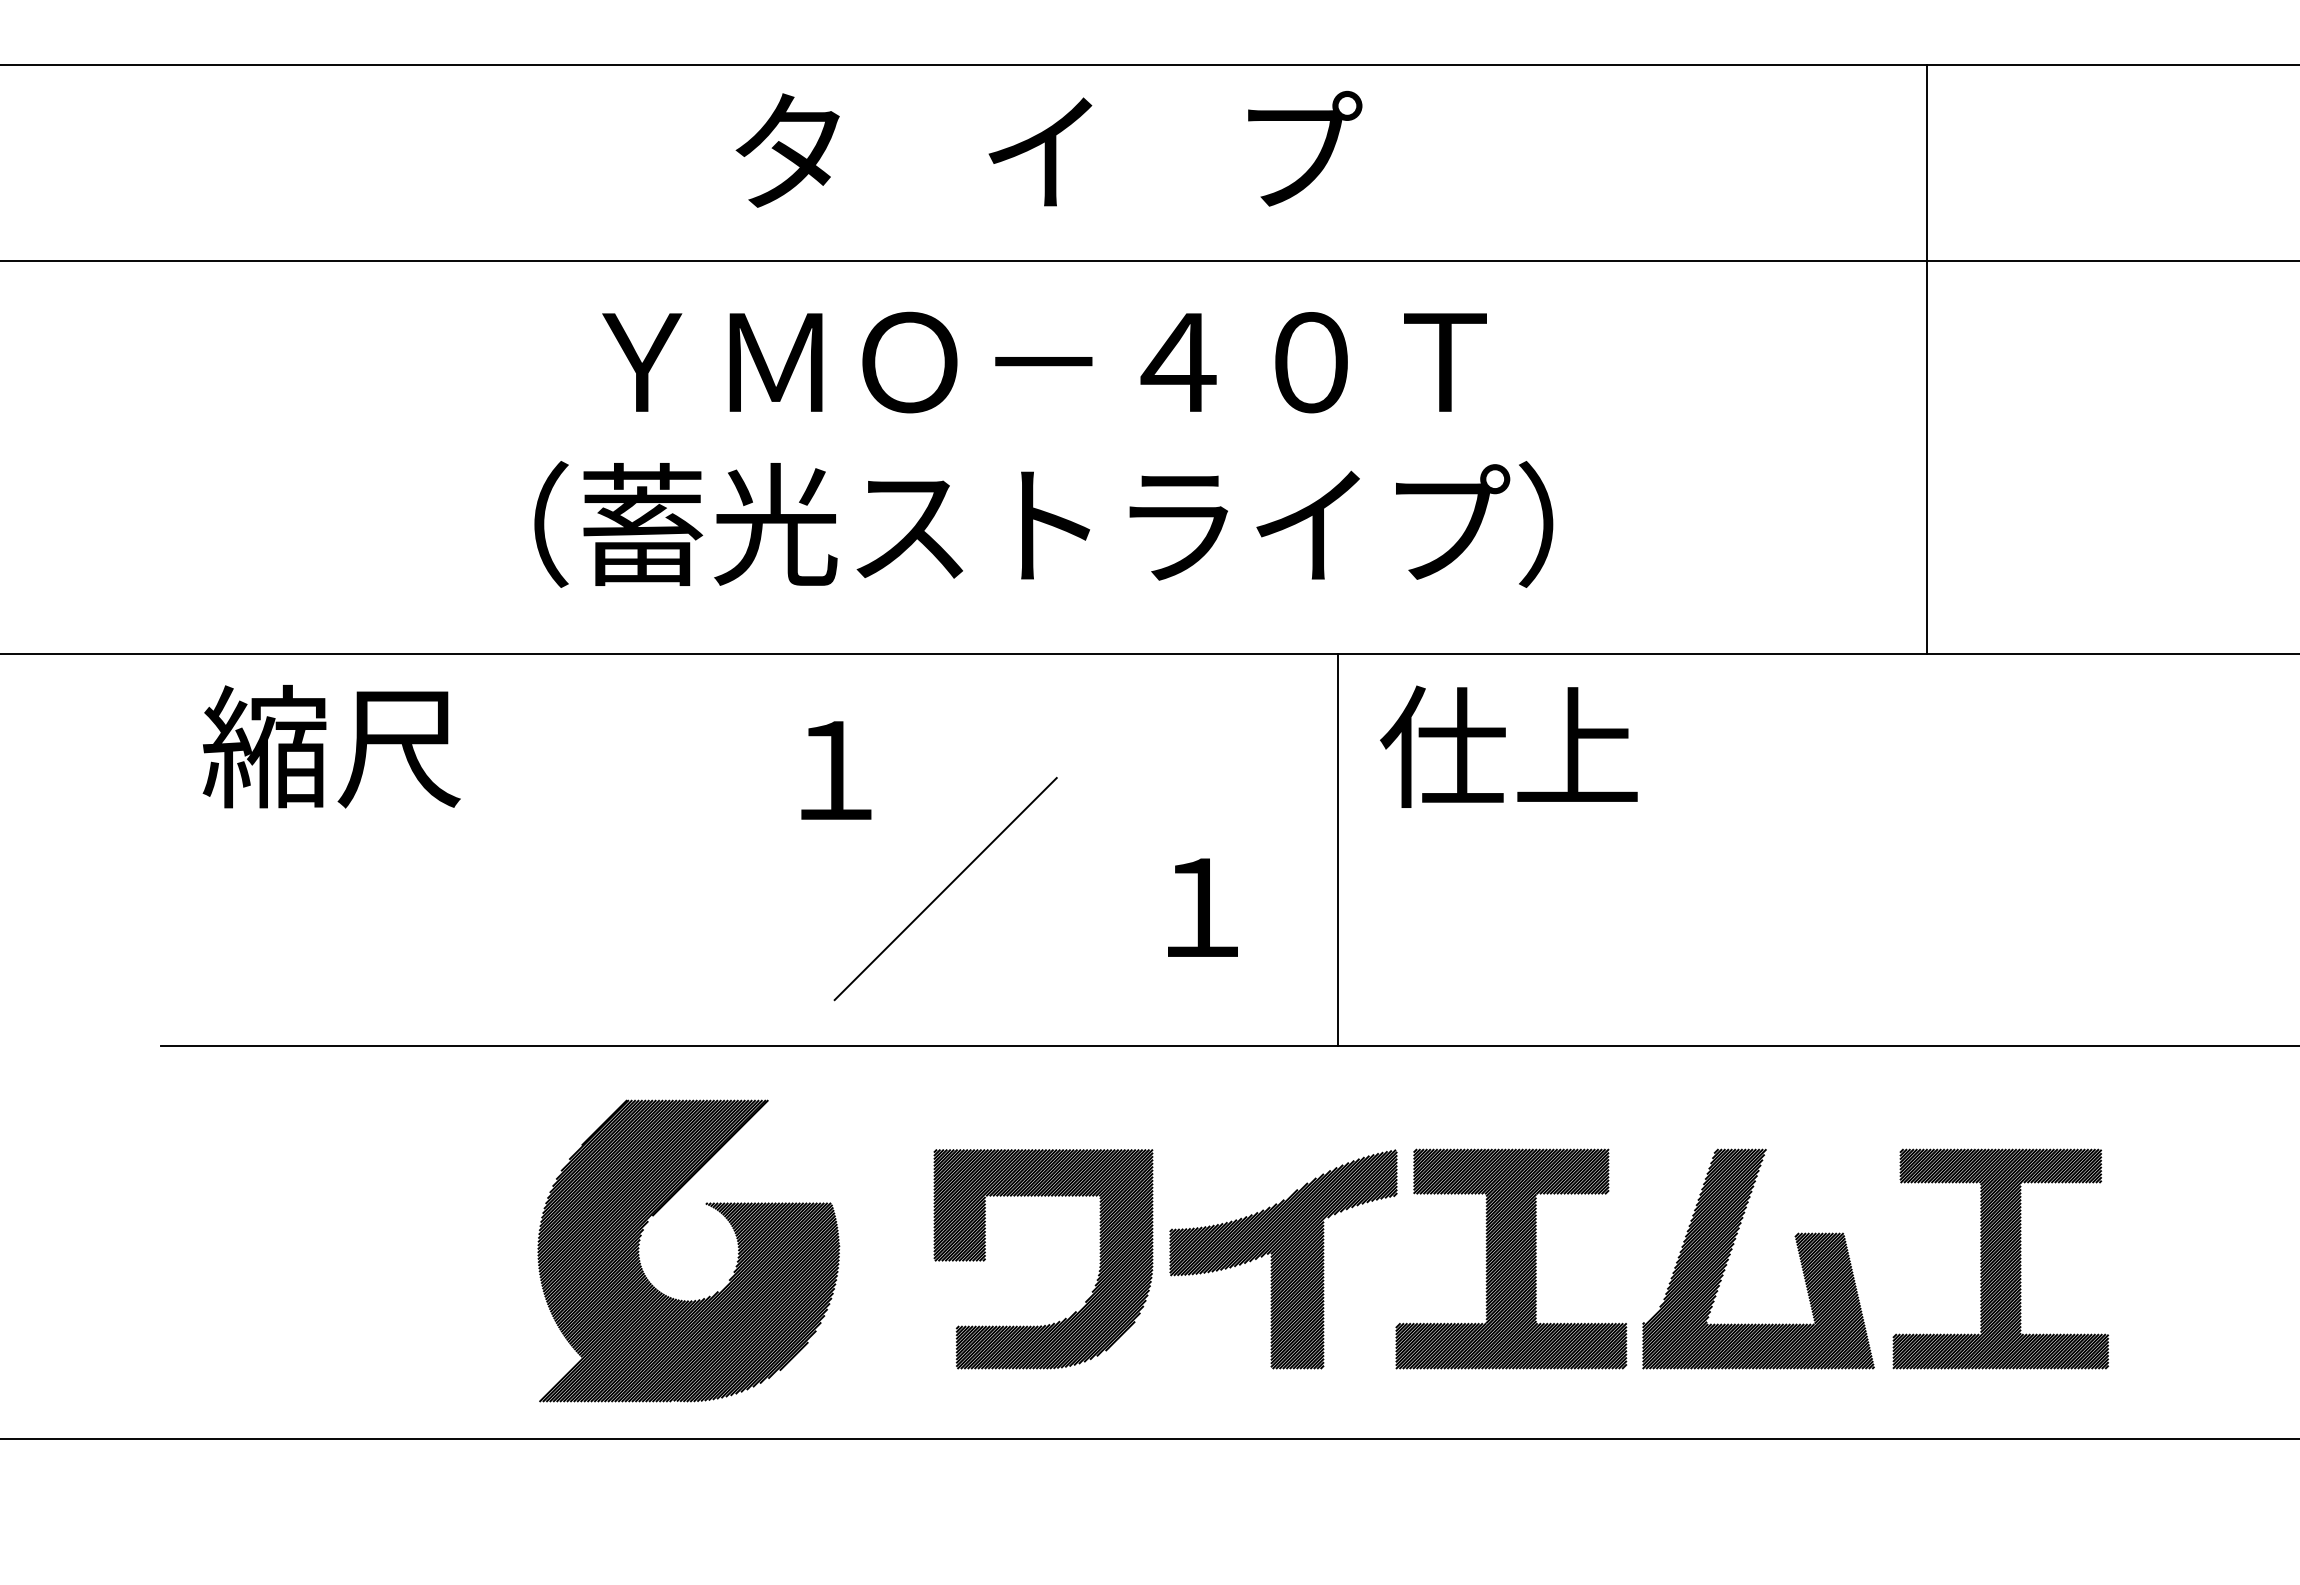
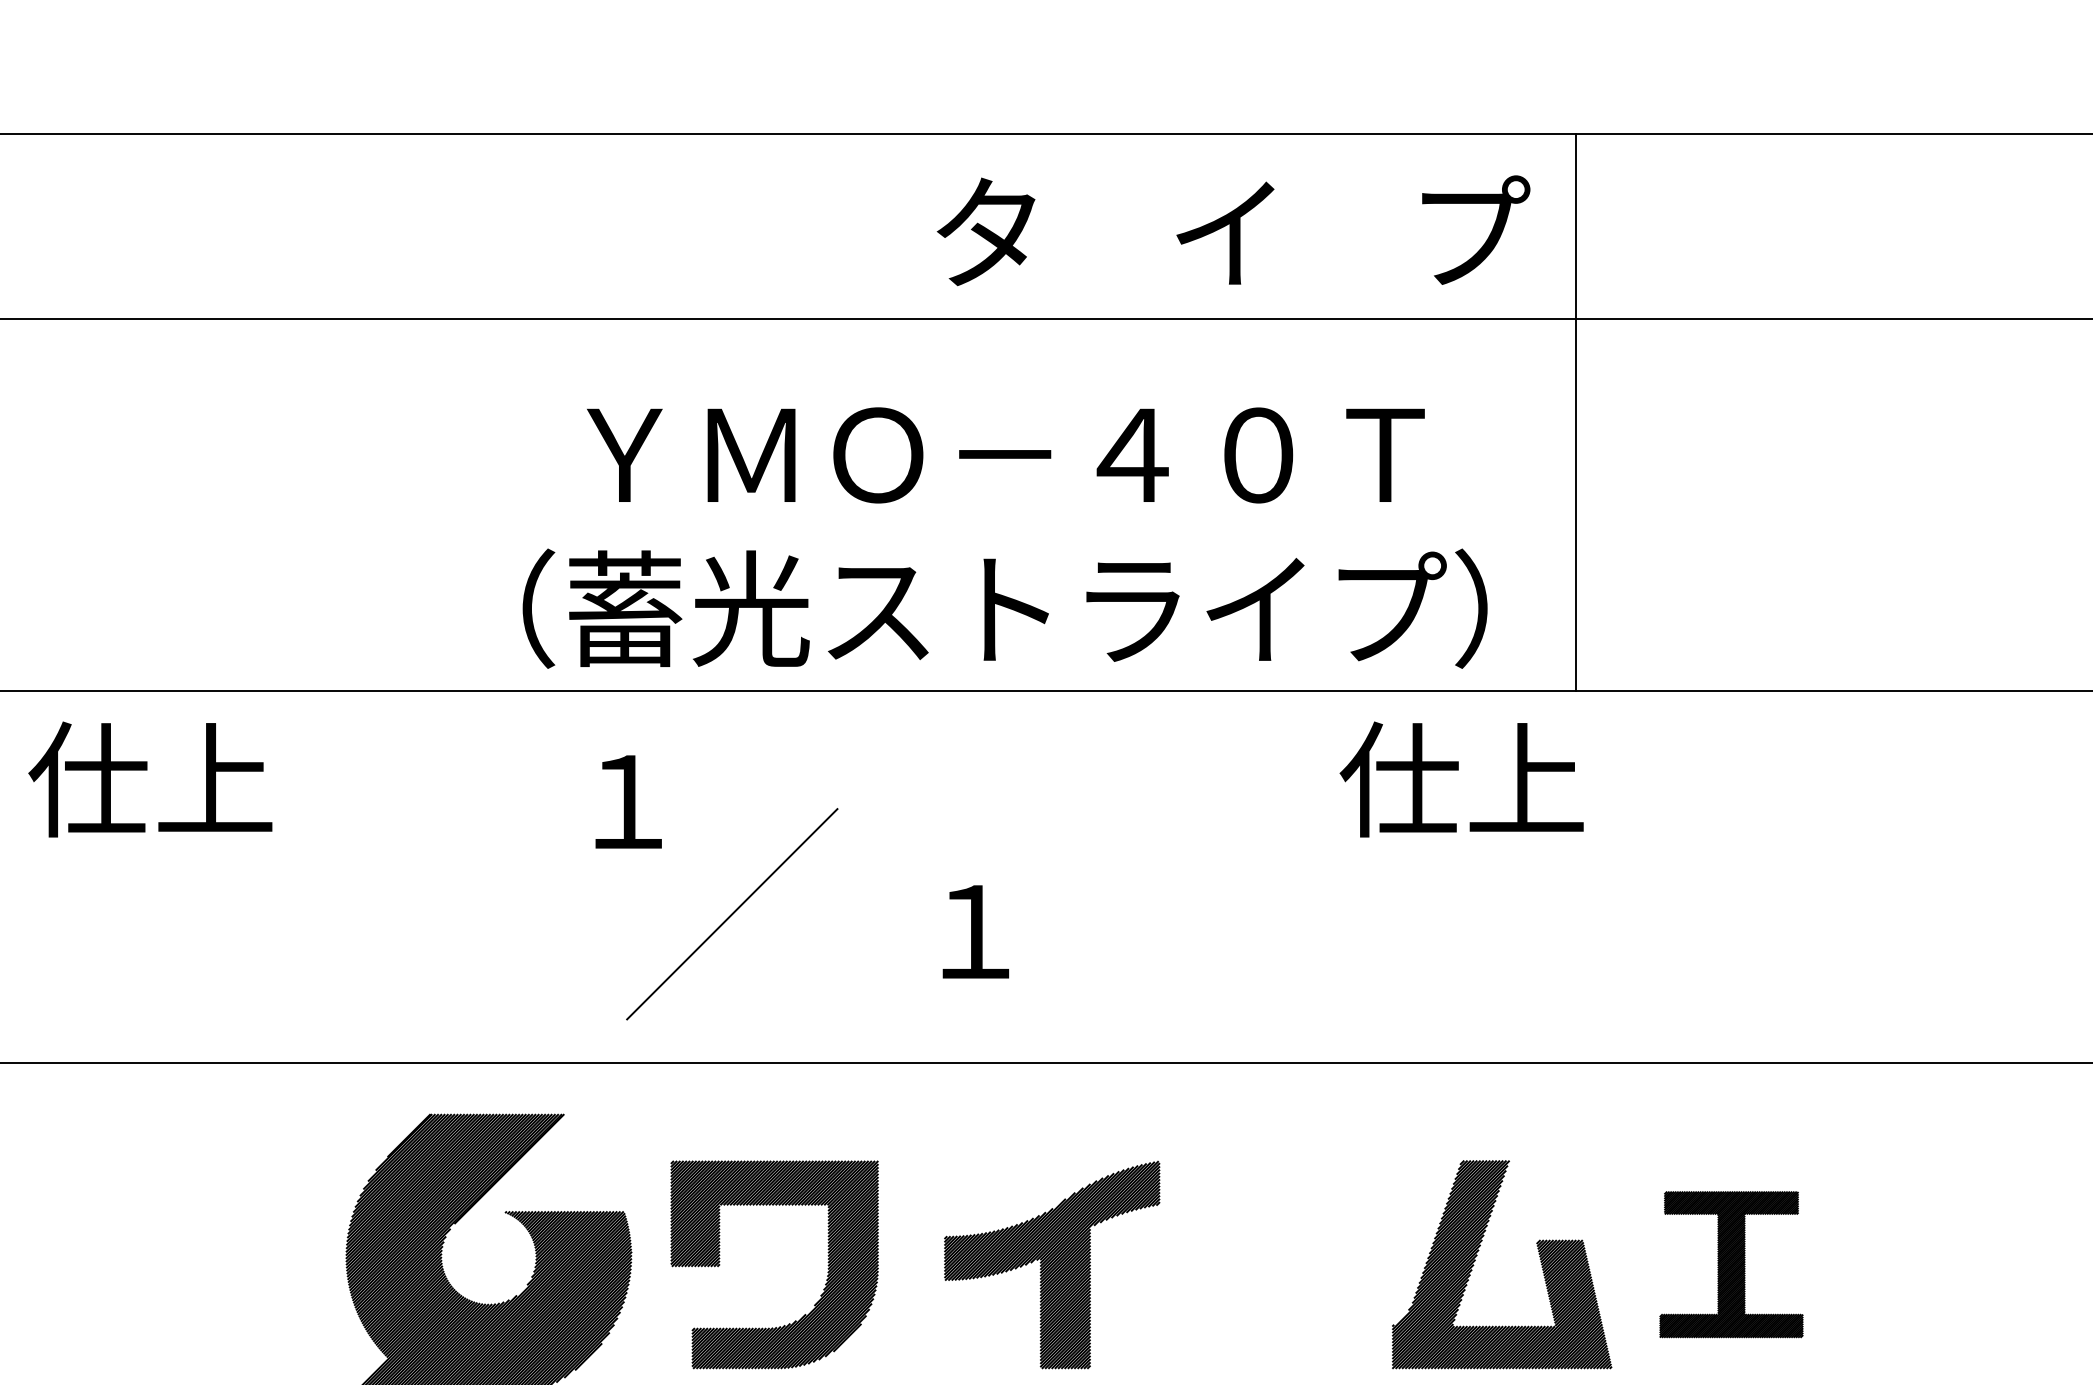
text: (1048, 149) -> (1233, 230), moved
line: (1927, 358) -> (1575, 411), moved
text: (1043, 449) -> (1004, 537), moved
text: (331, 746) -> (150, 779), 縮尺 -> 仕上
text: (1508, 746) -> (1461, 779), moved
line: (1338, 849) -> (1104, 876), removed
part: (1511, 1258) -> (1268, 1264), removed
part: (2000, 1258) -> (1731, 1264), size x0.7
part: (1099, 1259) -> (827, 1265), moved

